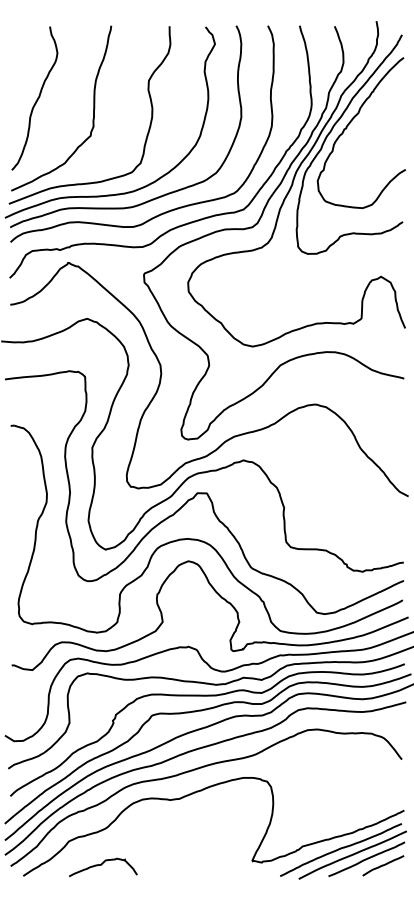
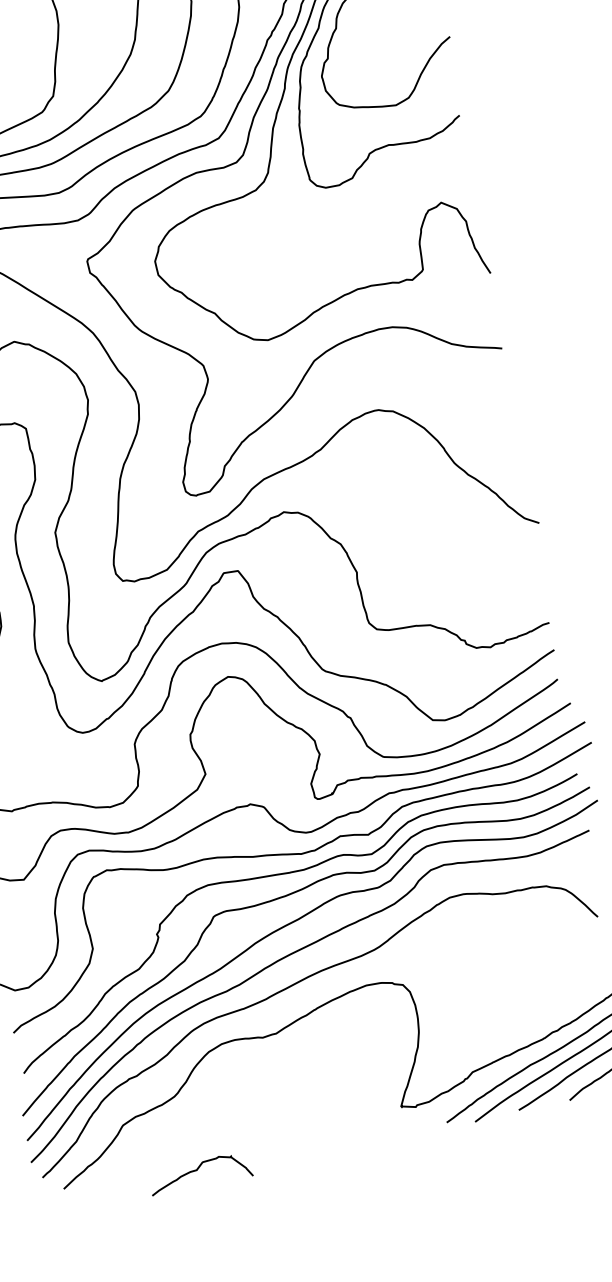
curve: (101, 865) -> (197, 1171), moved

